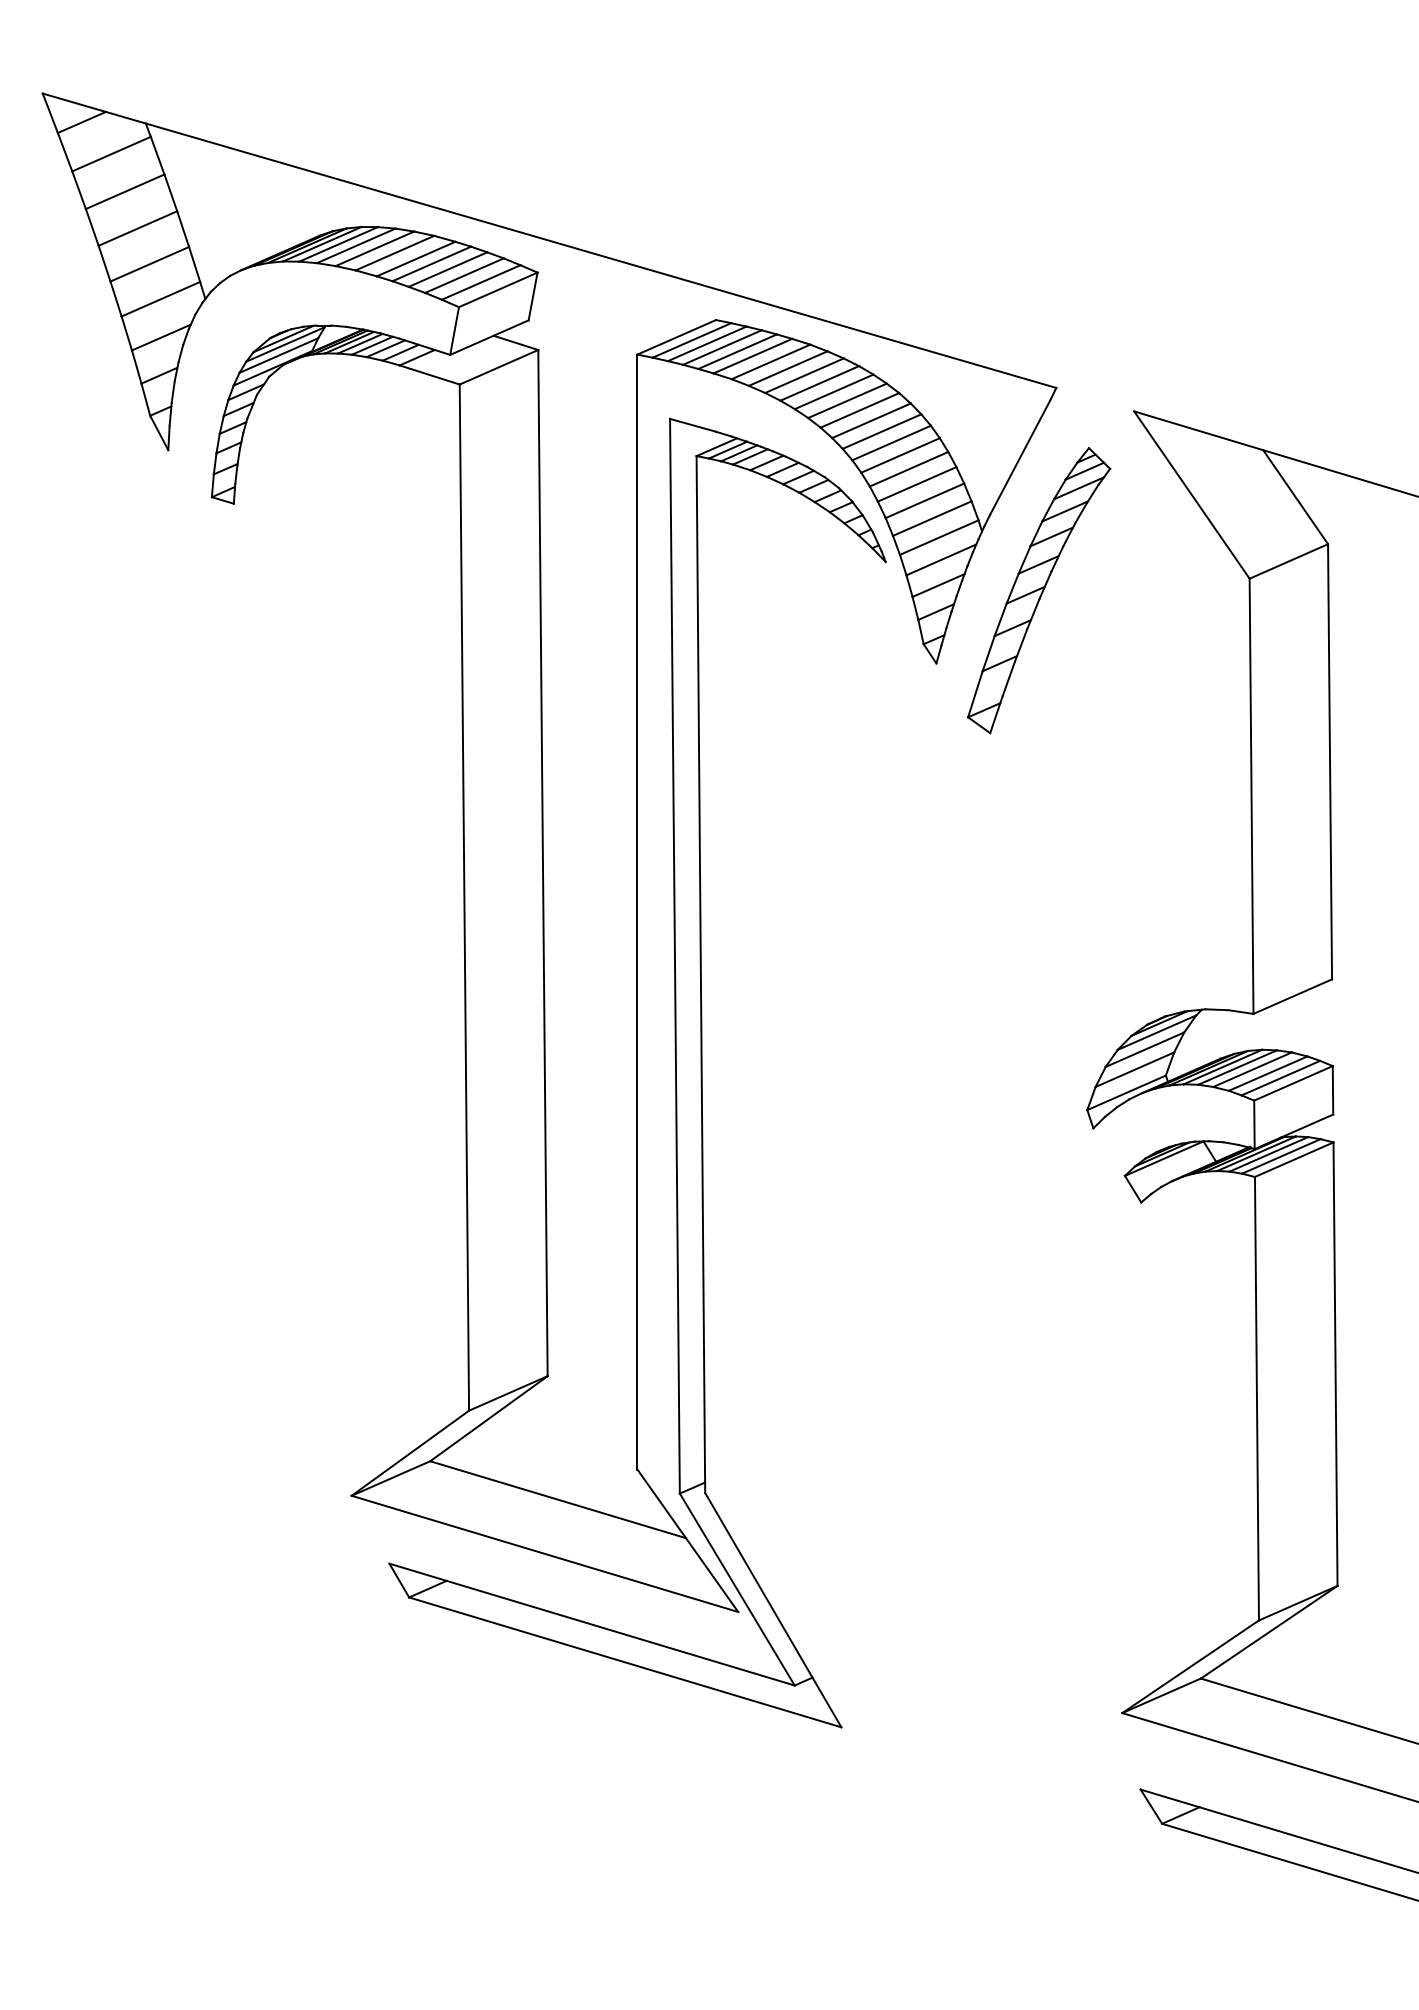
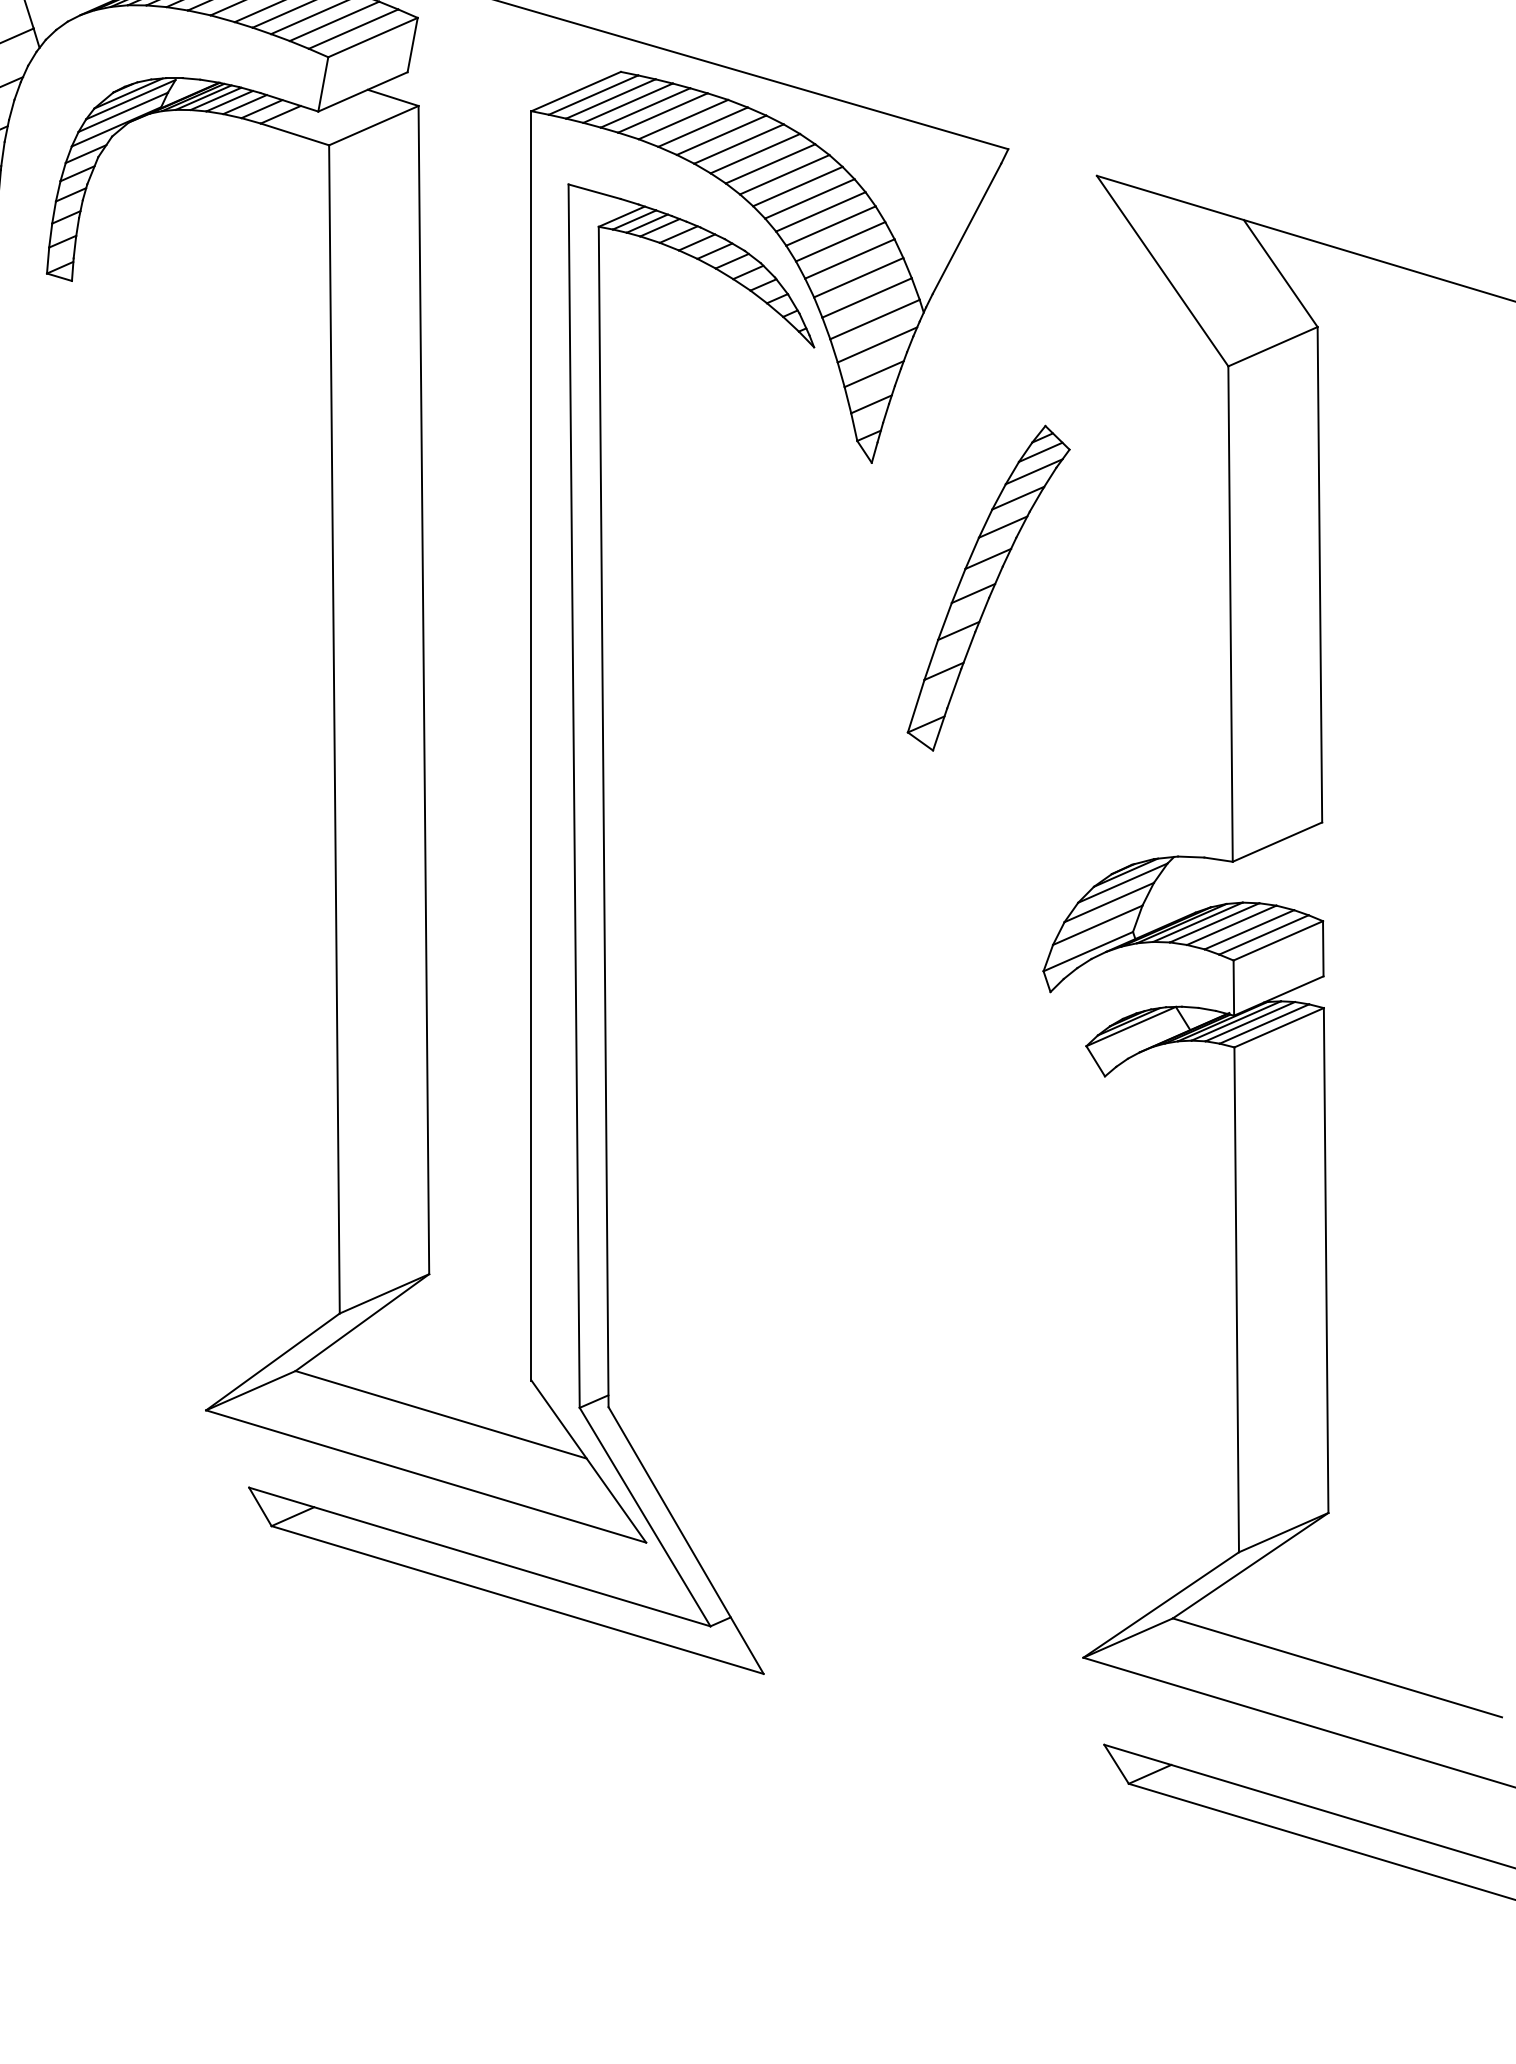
part: (1039, 590) -> (989, 588), moved

